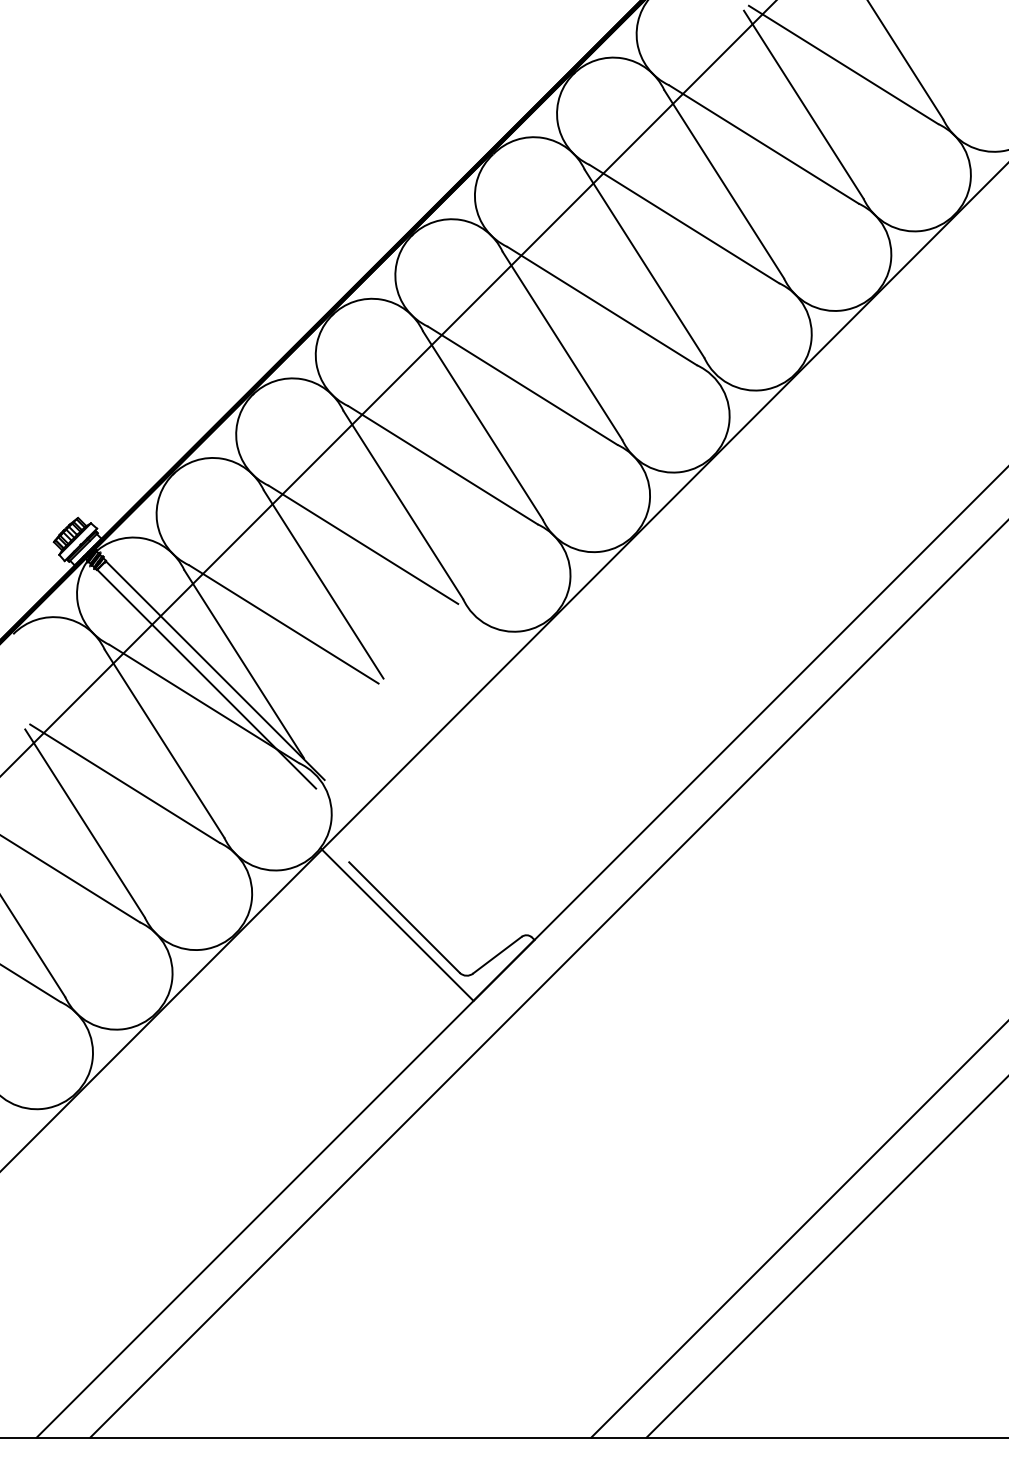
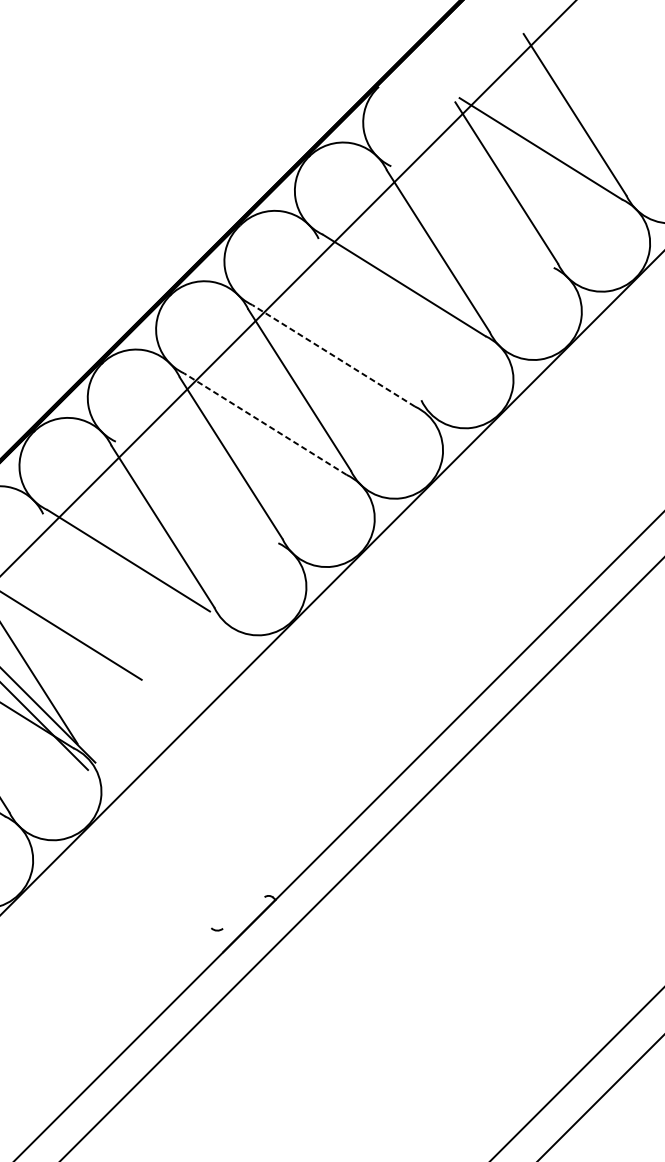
line: (763, 144) -> (472, 217), removed
line: (644, 263) -> (369, 319), removed
line: (602, 306) -> (333, 356), solid -> dashed
line: (522, 385) -> (265, 423), solid -> dashed
line: (442, 465) -> (196, 492), removed
line: (323, 584) -> (94, 594), removed
line: (404, 917) -> (163, 880), removed
line: (396, 924) -> (157, 886), removed
line: (497, 954) -> (243, 912), removed

